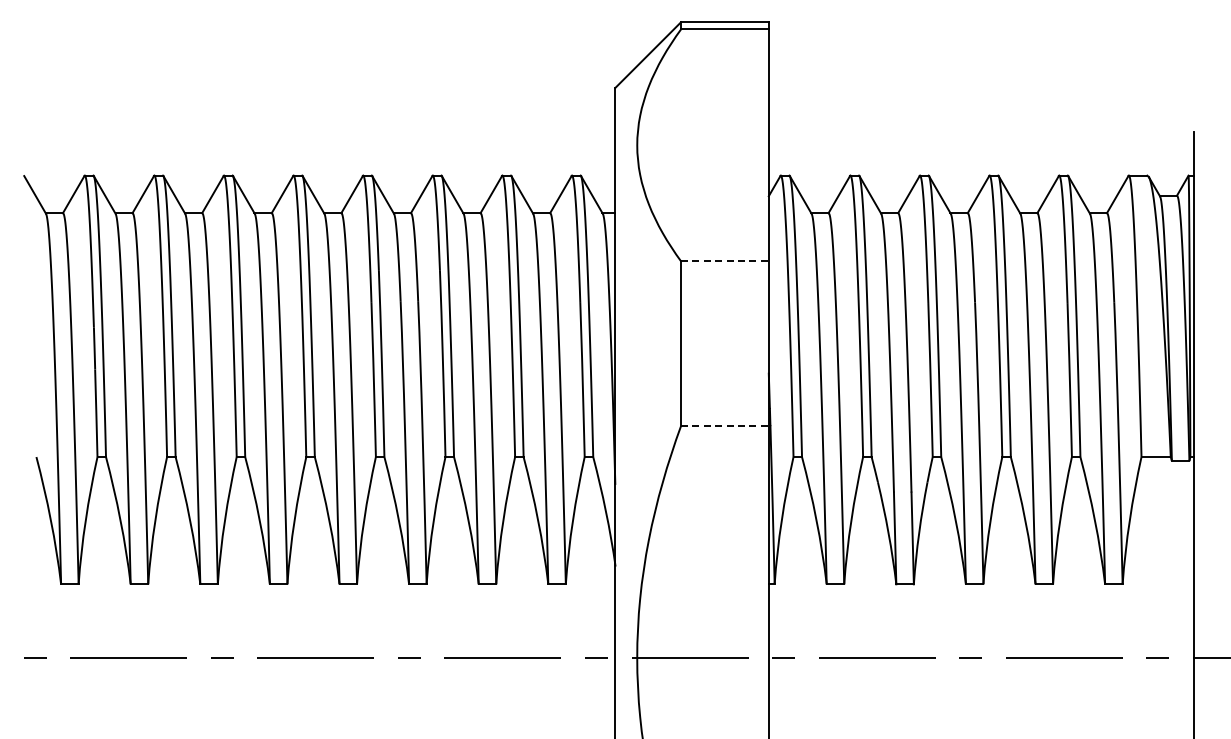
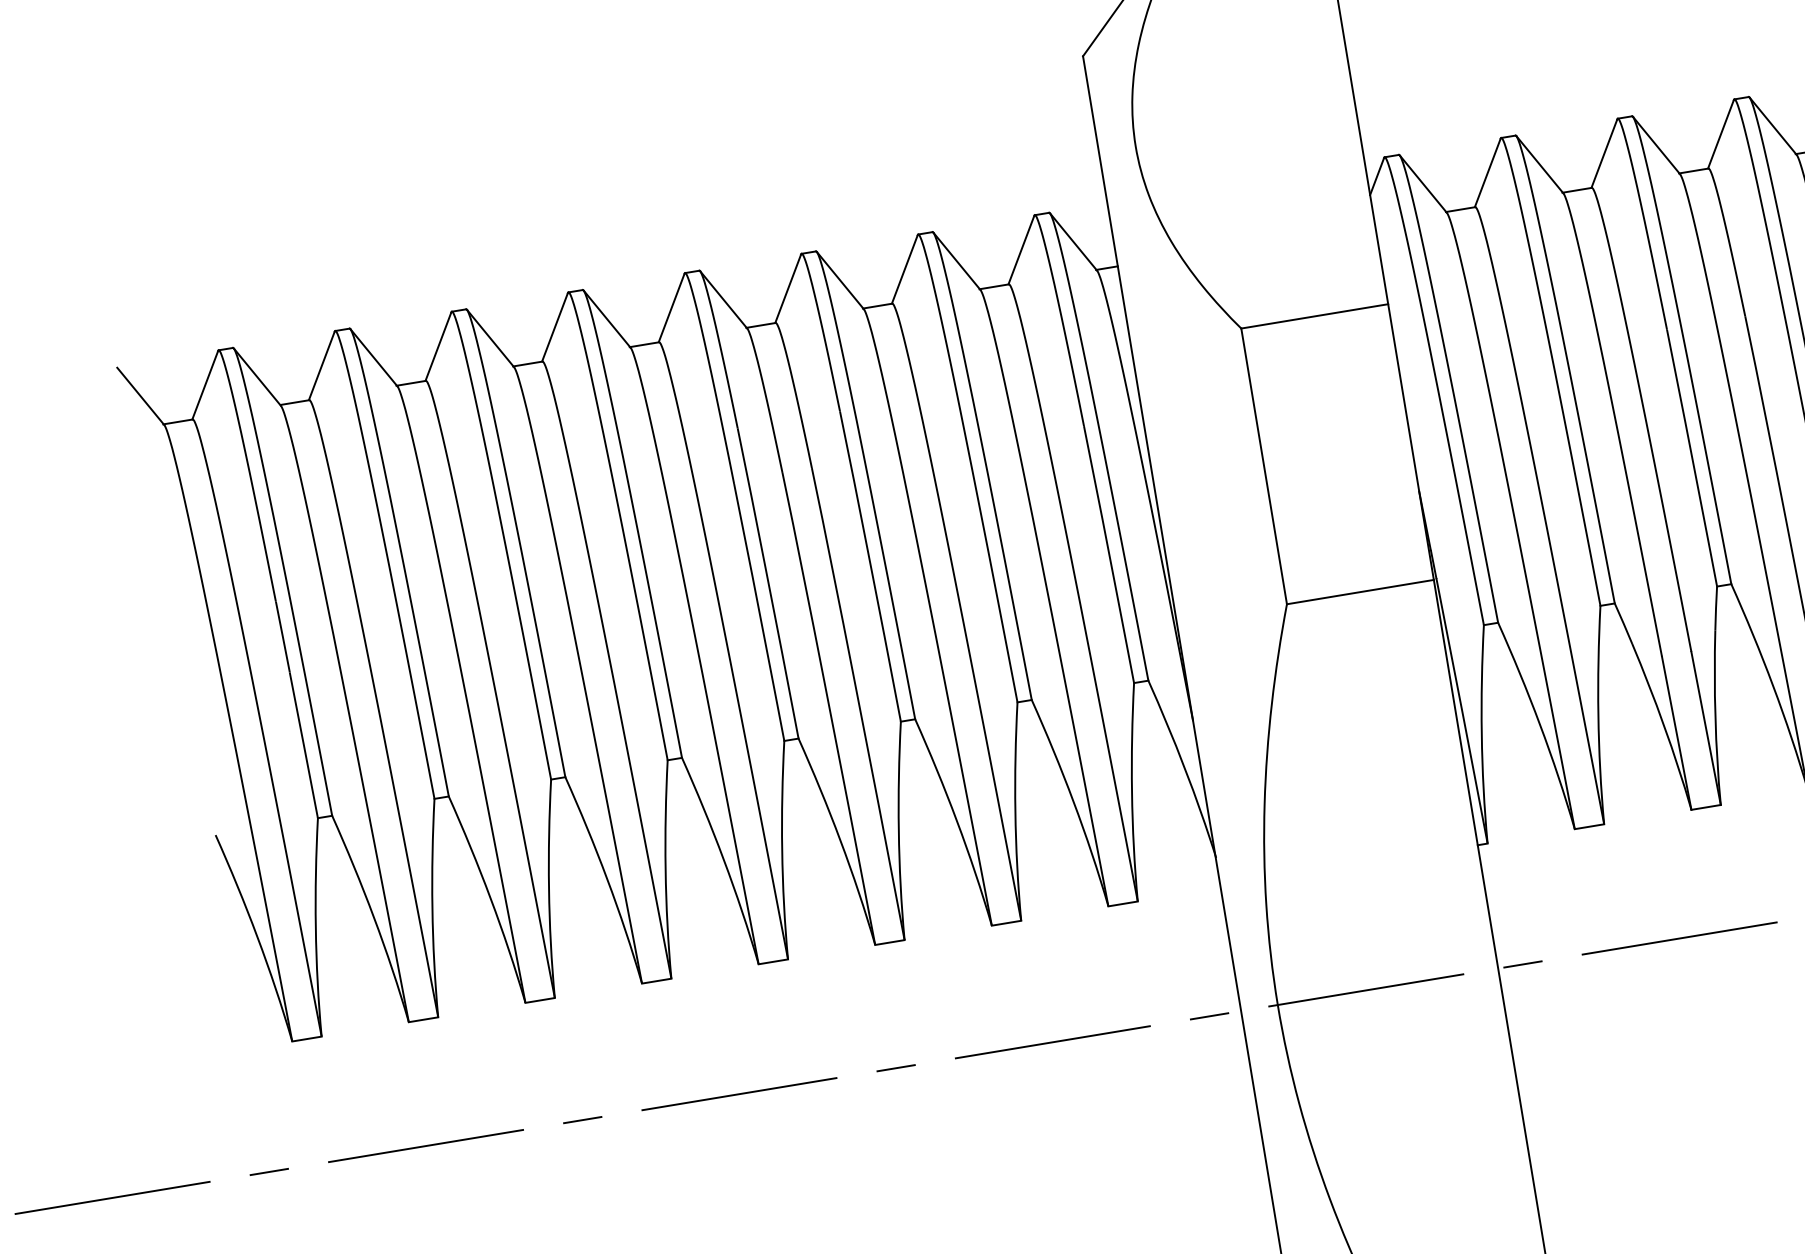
line: (724, 261) -> (1314, 316), dashed -> solid
line: (724, 425) -> (1359, 591), dashed -> solid

